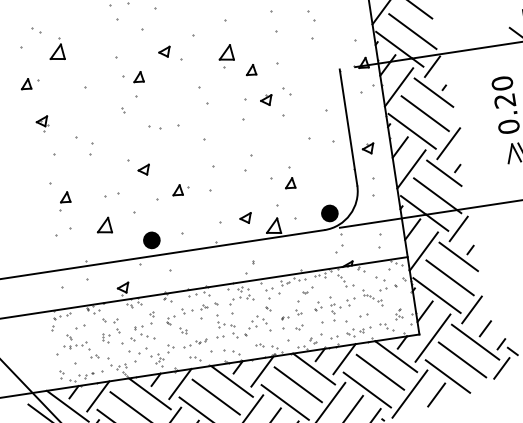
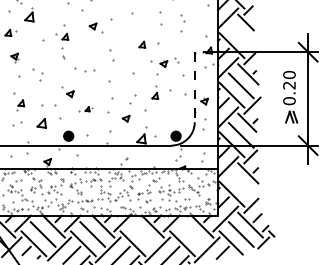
line: (411, 30) -> (240, 35), removed
part: (225, 56) -> (128, 34), removed
part: (134, 85) -> (62, 41), moved
part: (267, 97) -> (164, 62), moved
part: (154, 128) -> (80, 70), size x1.6
line: (348, 128) -> (194, 87), solid -> dashed
part: (289, 177) -> (155, 92), moved
part: (172, 191) -> (85, 109), size x0.7
part: (112, 195) -> (49, 106), size x1.6
part: (244, 218) -> (125, 118), moved
line: (448, 277) -> (240, 184), removed
line: (380, 372) -> (191, 234), removed
line: (297, 384) -> (141, 234), removed

